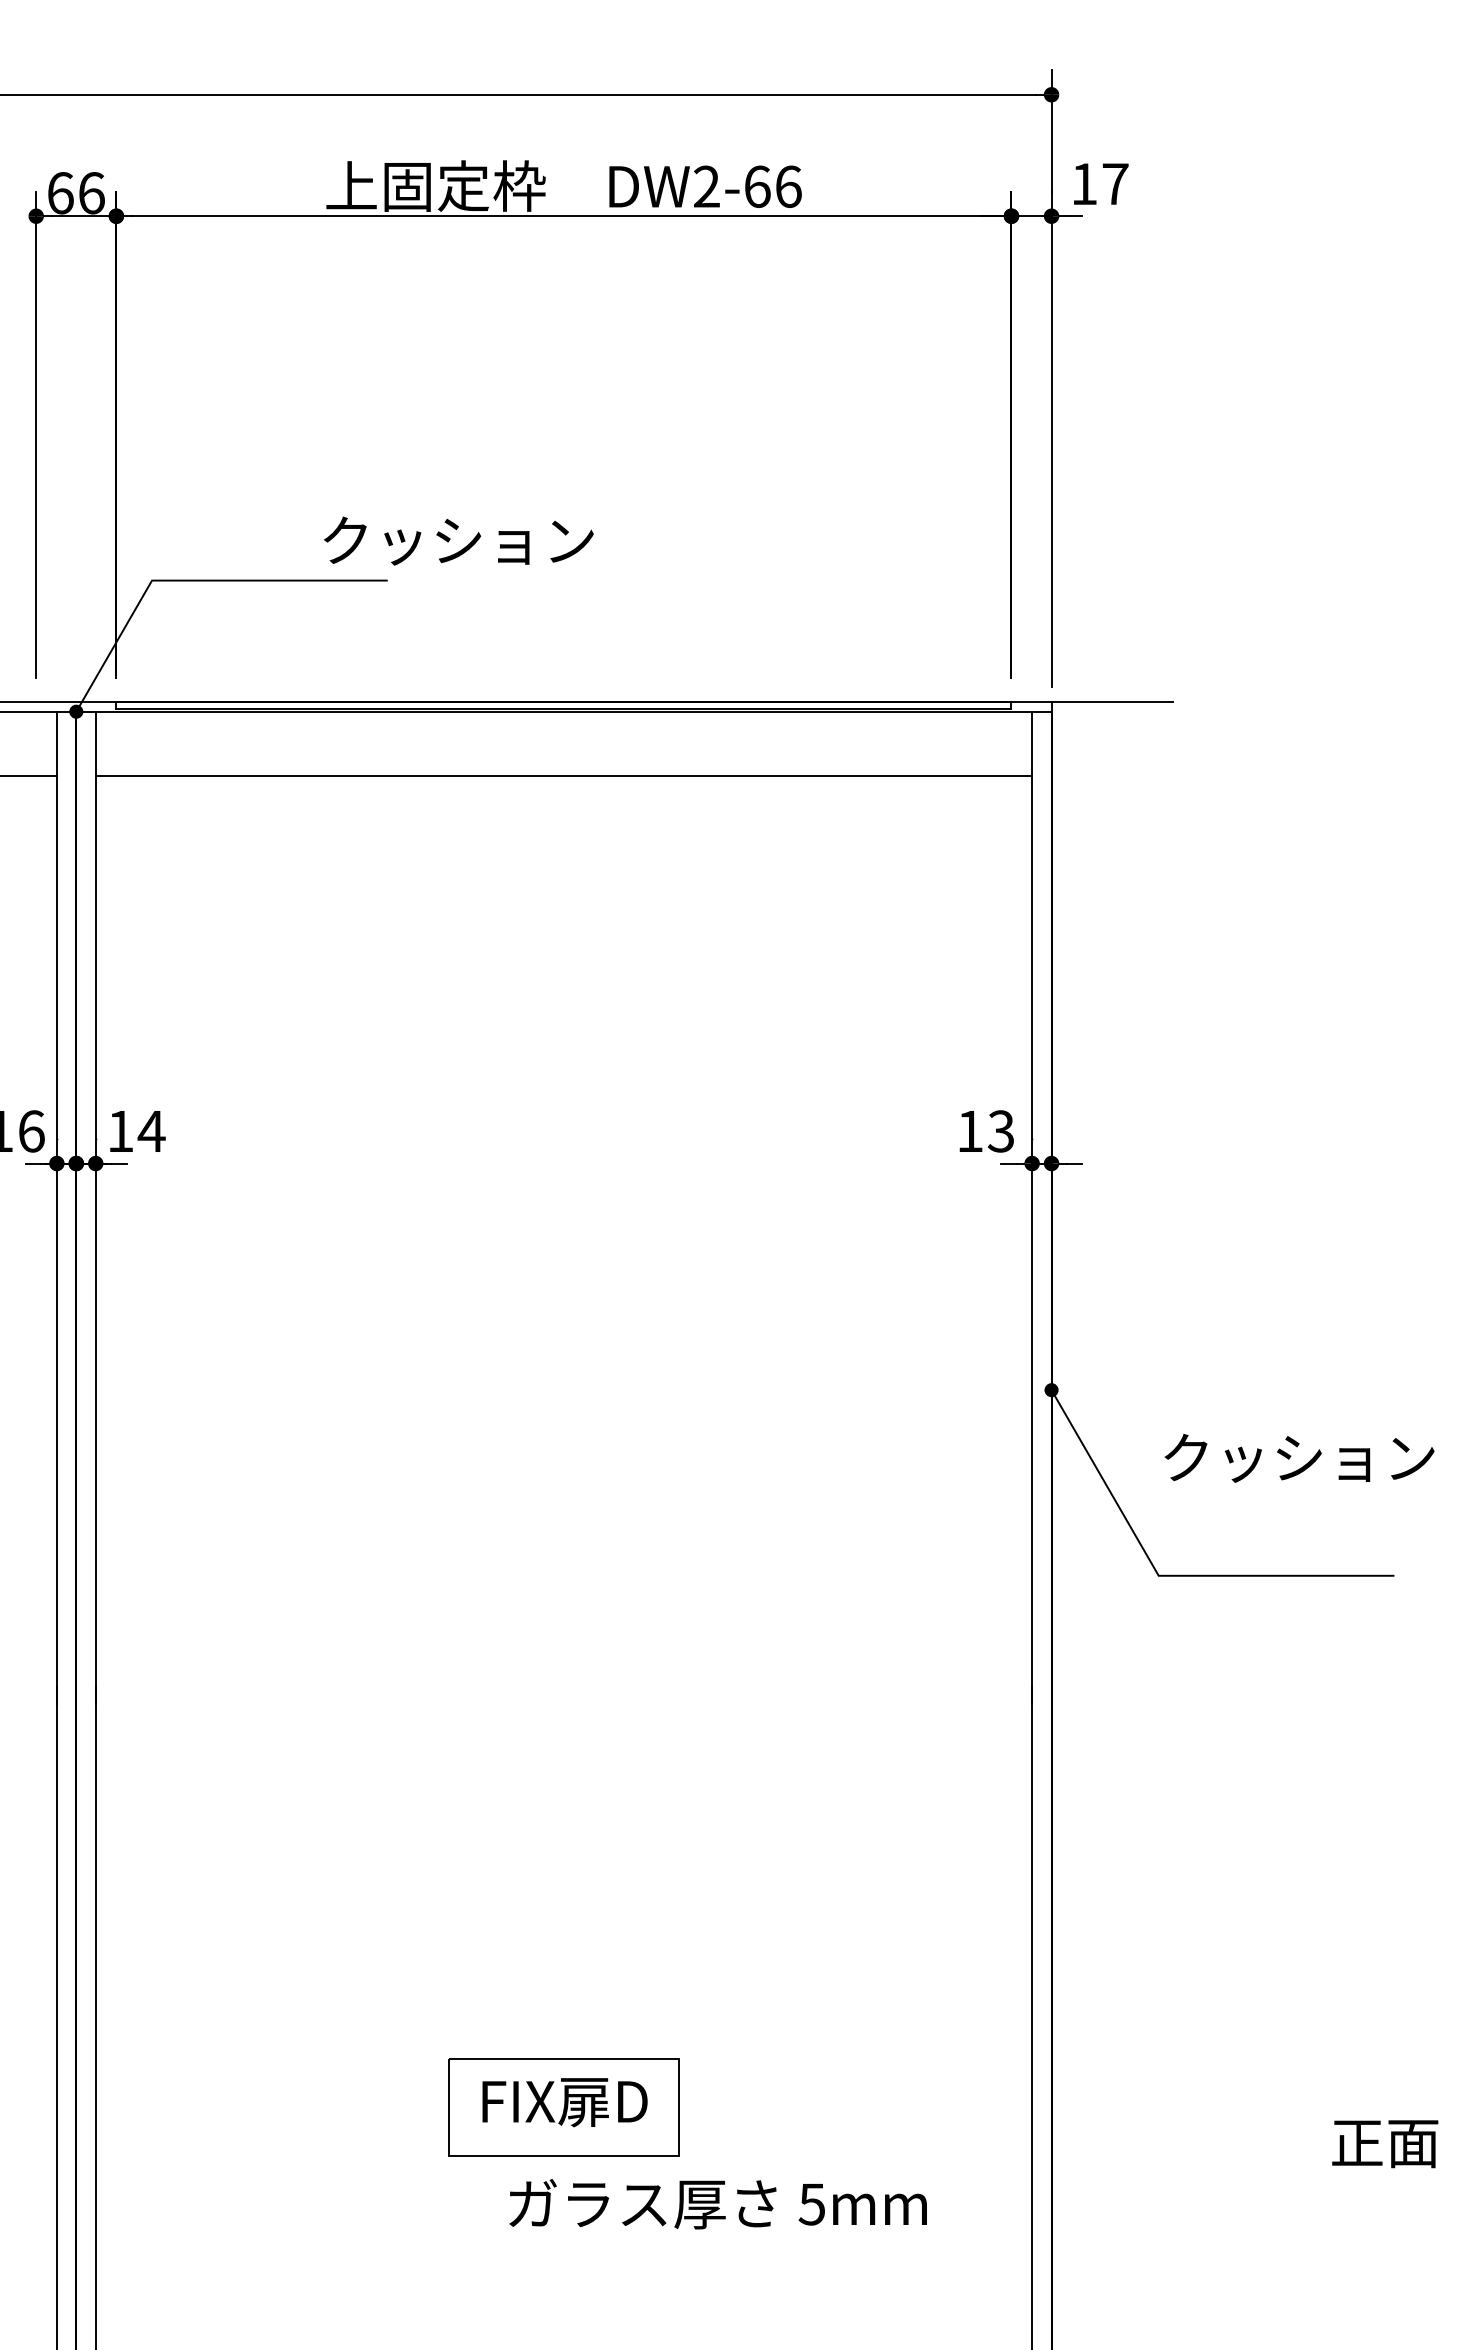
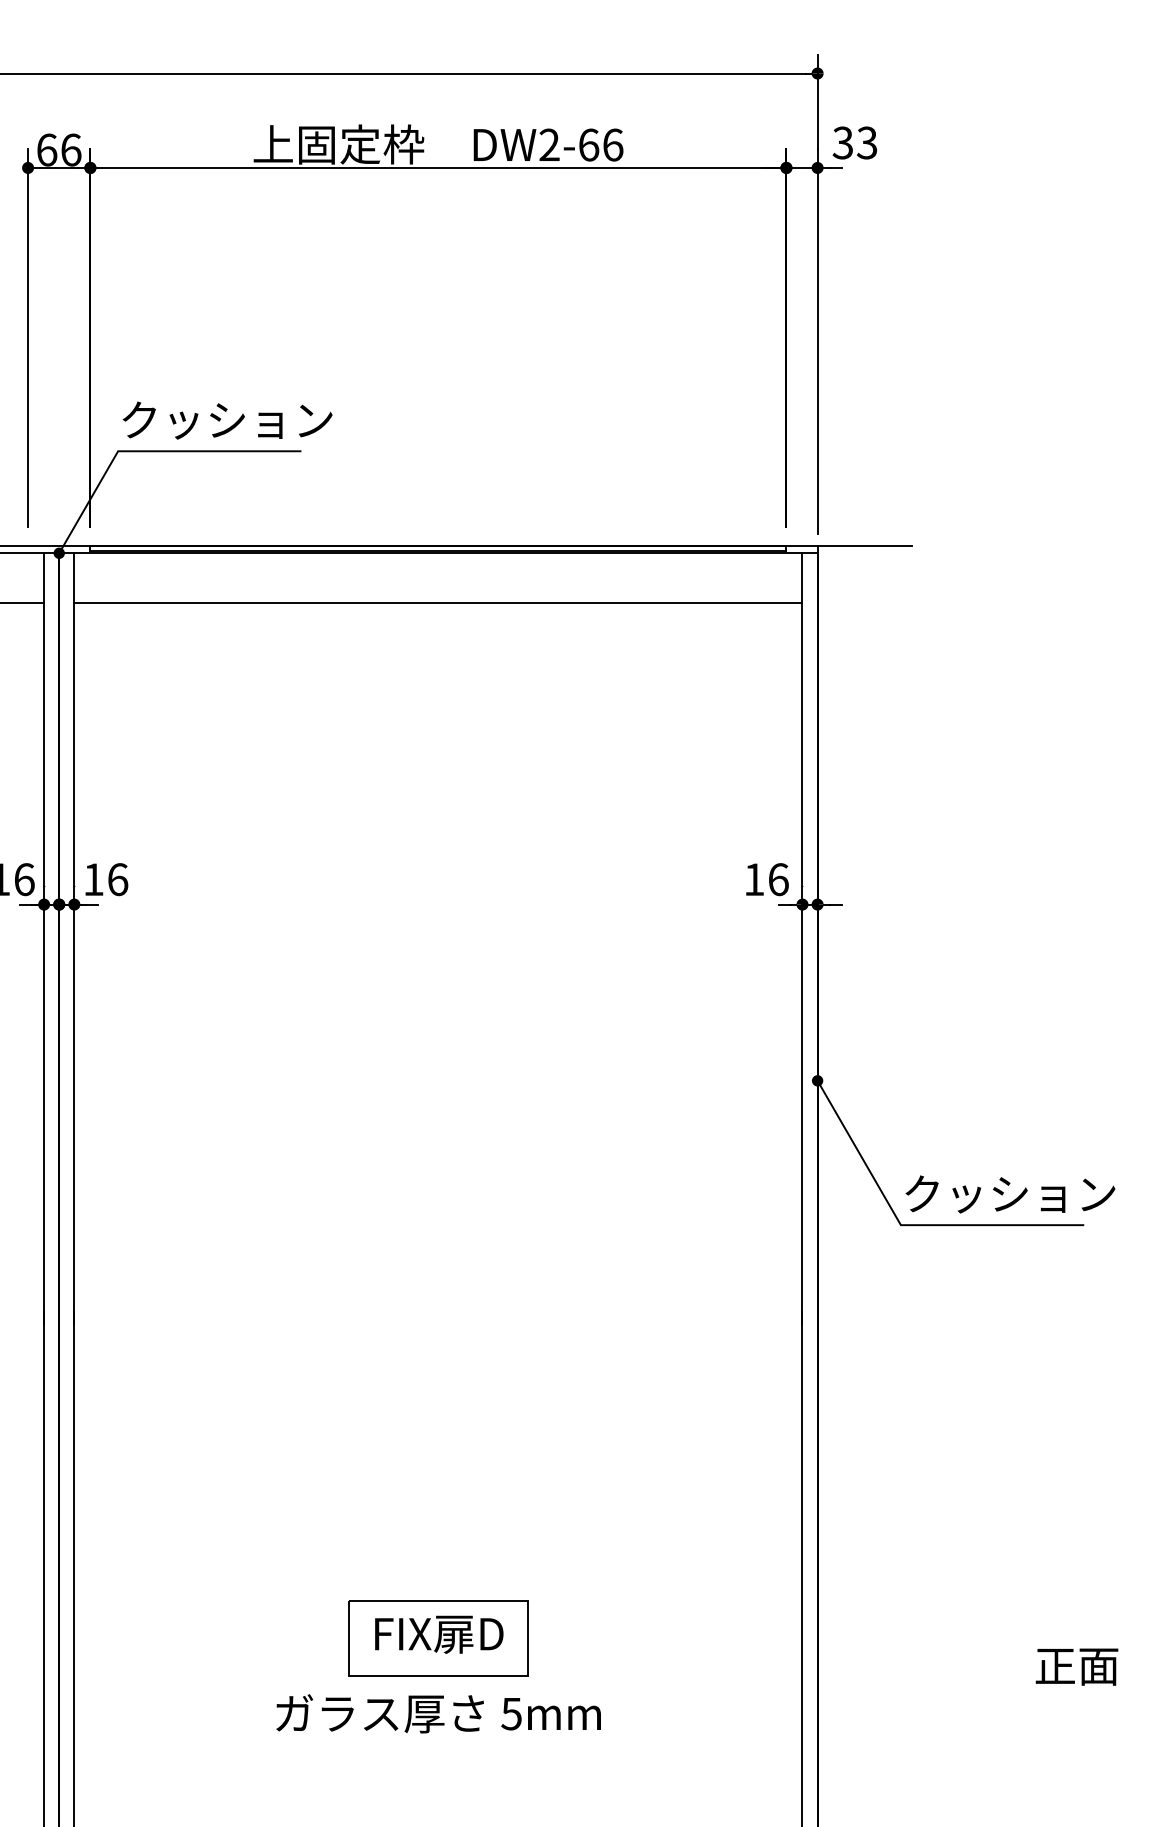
text: (1099, 184) -> (854, 143), 17 -> 33
text: (458, 540) -> (227, 420), moved
text: (151, 1131) -> (117, 879), 14 -> 16
text: (1000, 1131) -> (777, 879), 13 -> 16
text: (1299, 1458) -> (1010, 1194), moved
text: (717, 2204) -> (438, 1714), moved

